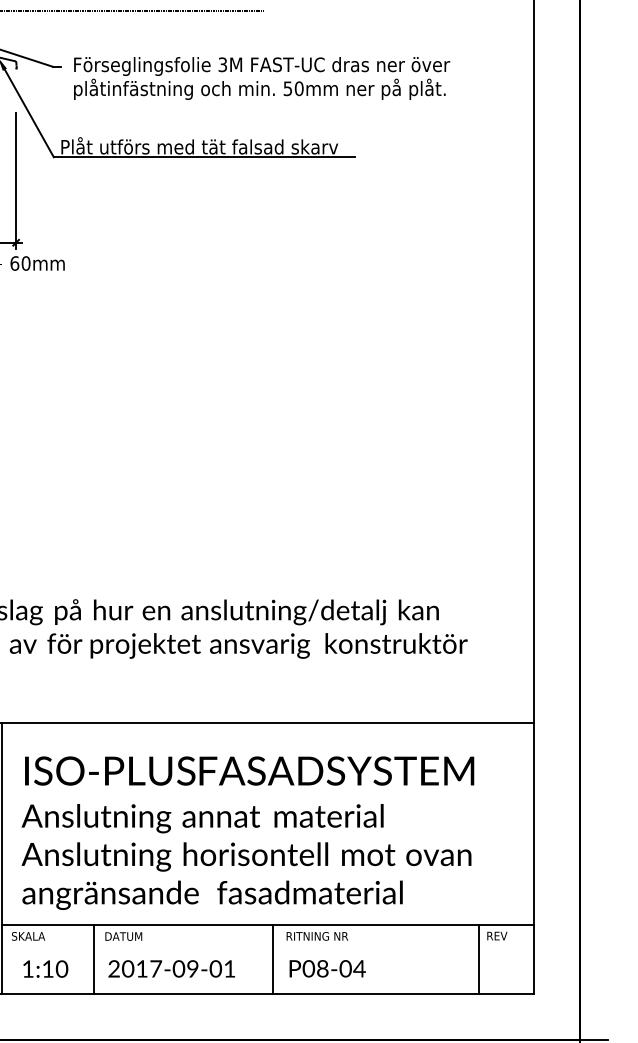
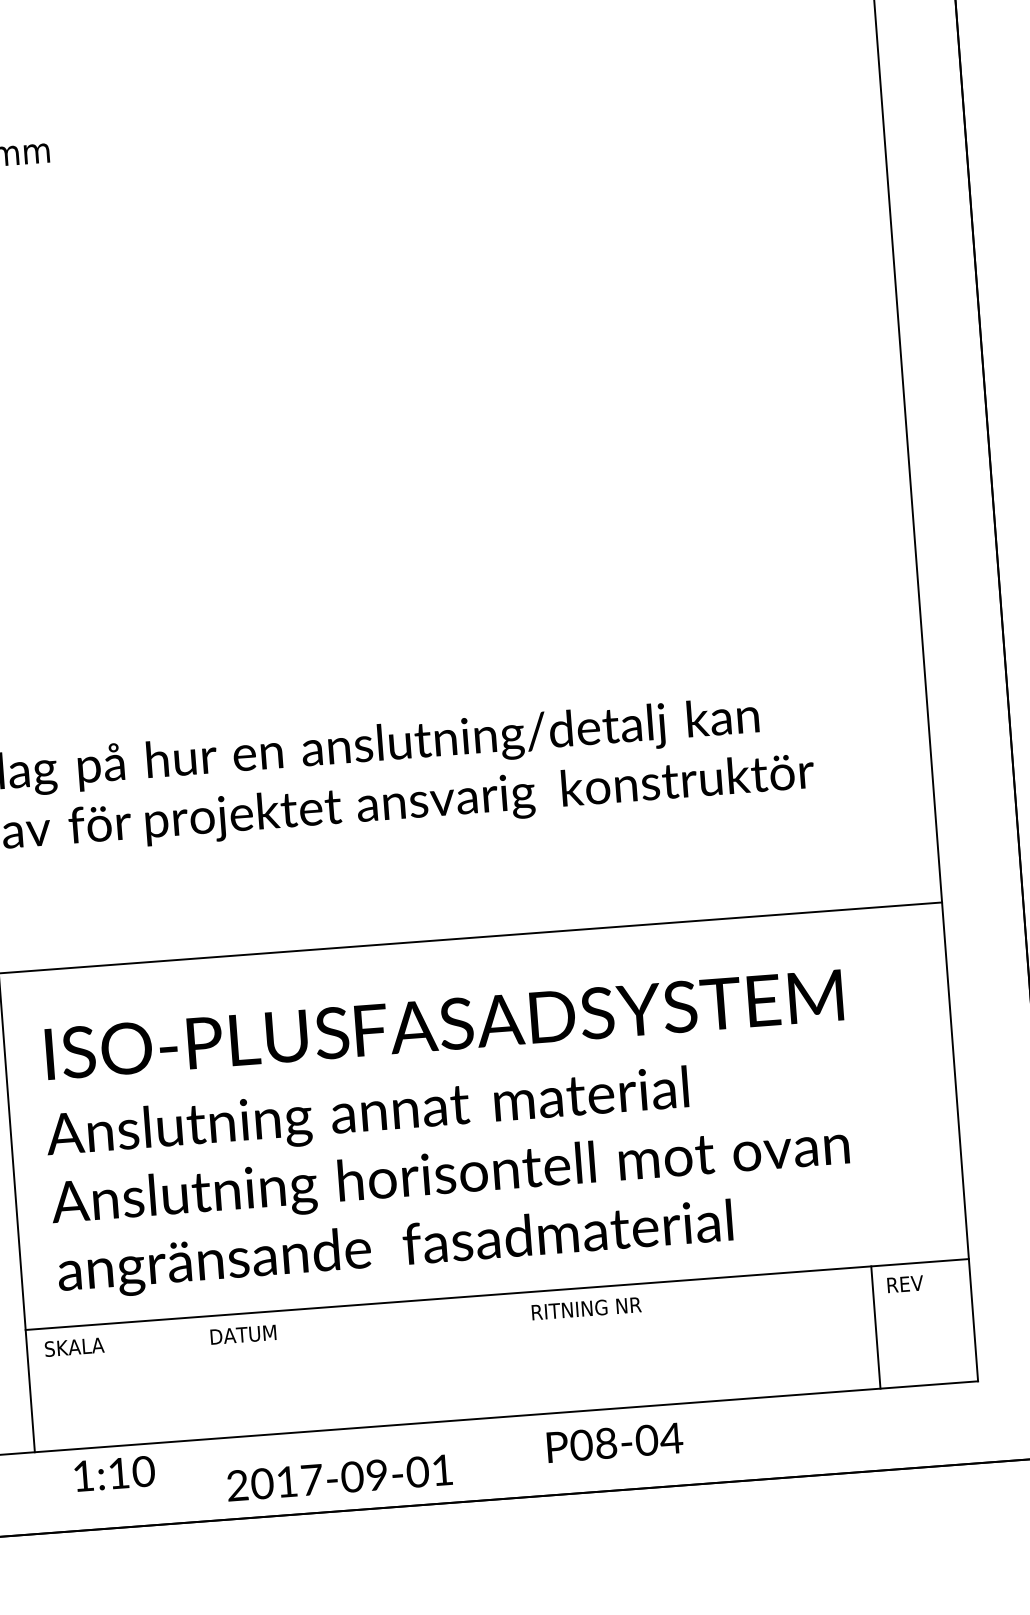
line: (94, 958) -> (194, 1377), removed
line: (272, 958) -> (509, 1353), removed
text: (45, 968) -> (114, 1472), moved
text: (171, 968) -> (339, 1477), moved
text: (327, 968) -> (614, 1442), moved

